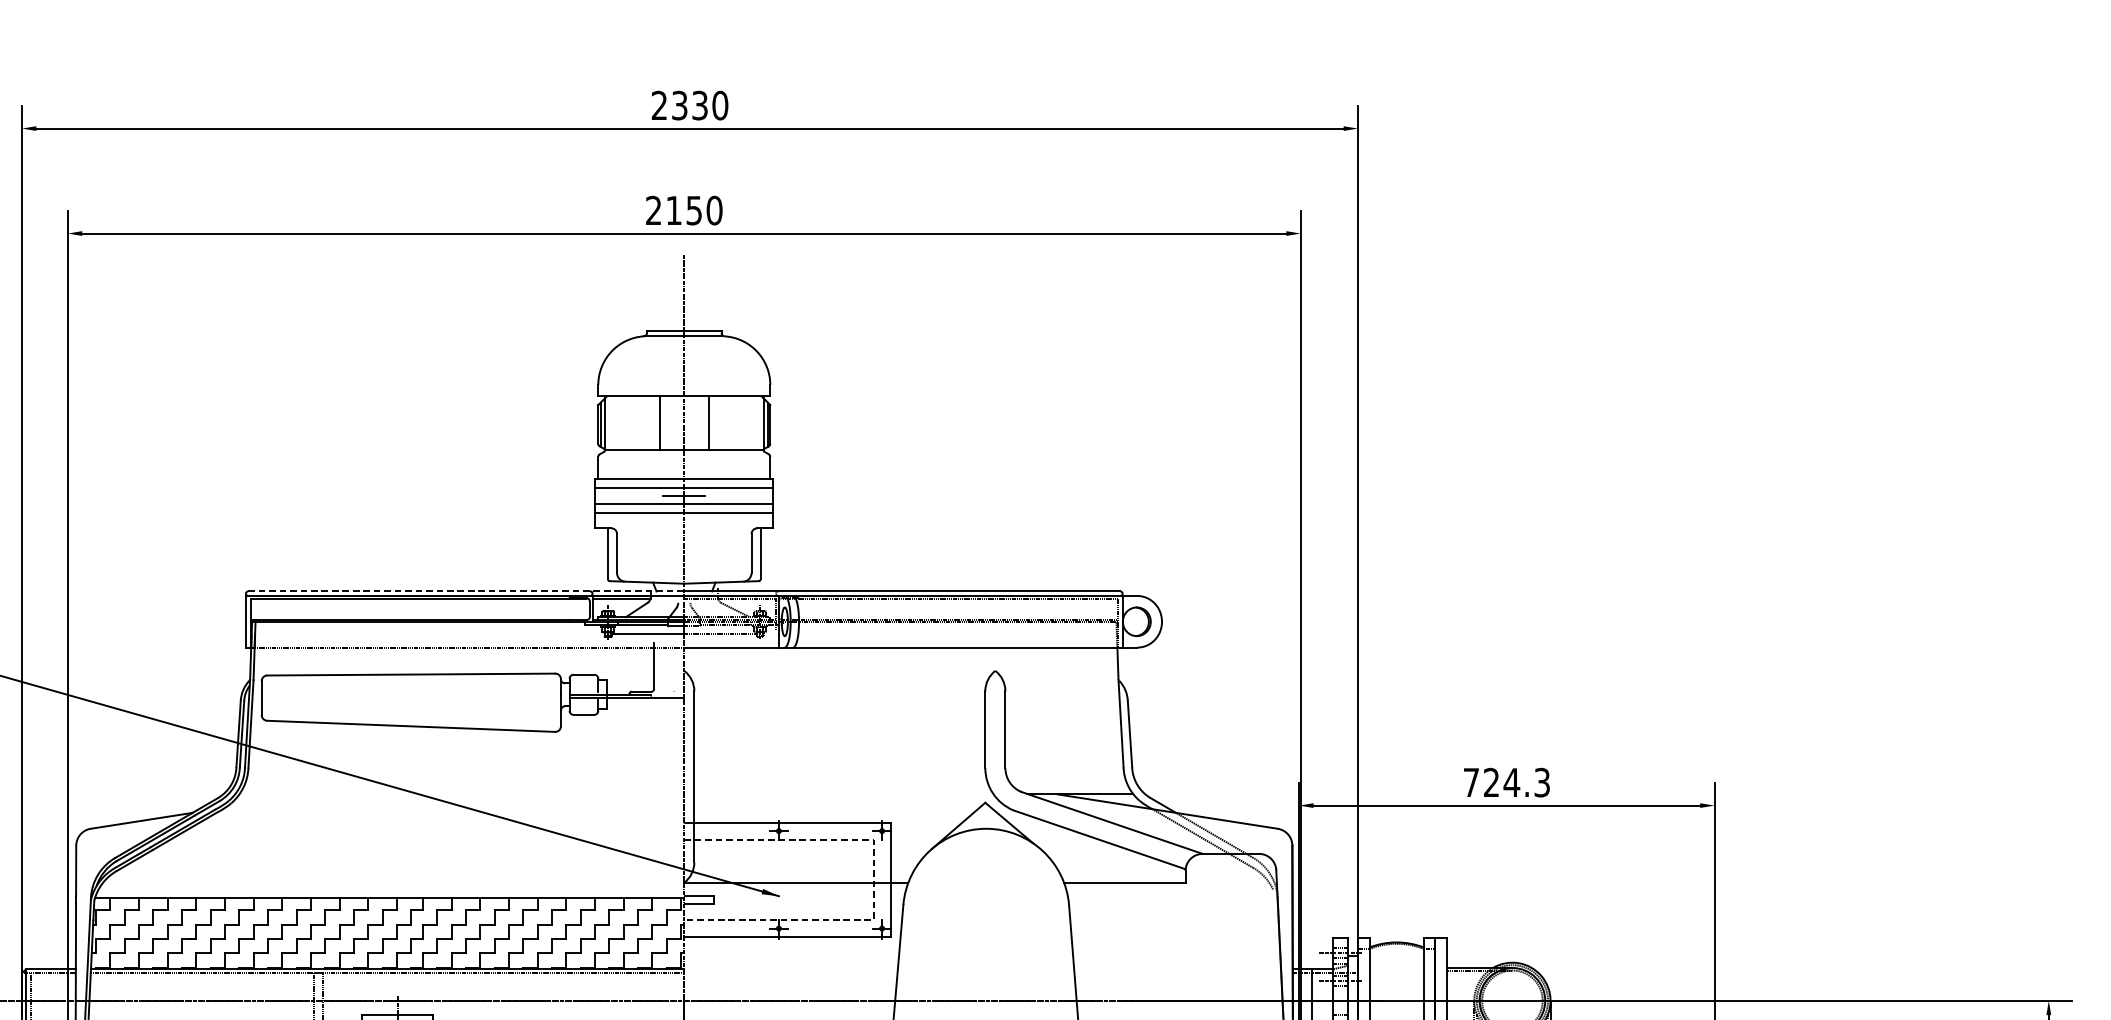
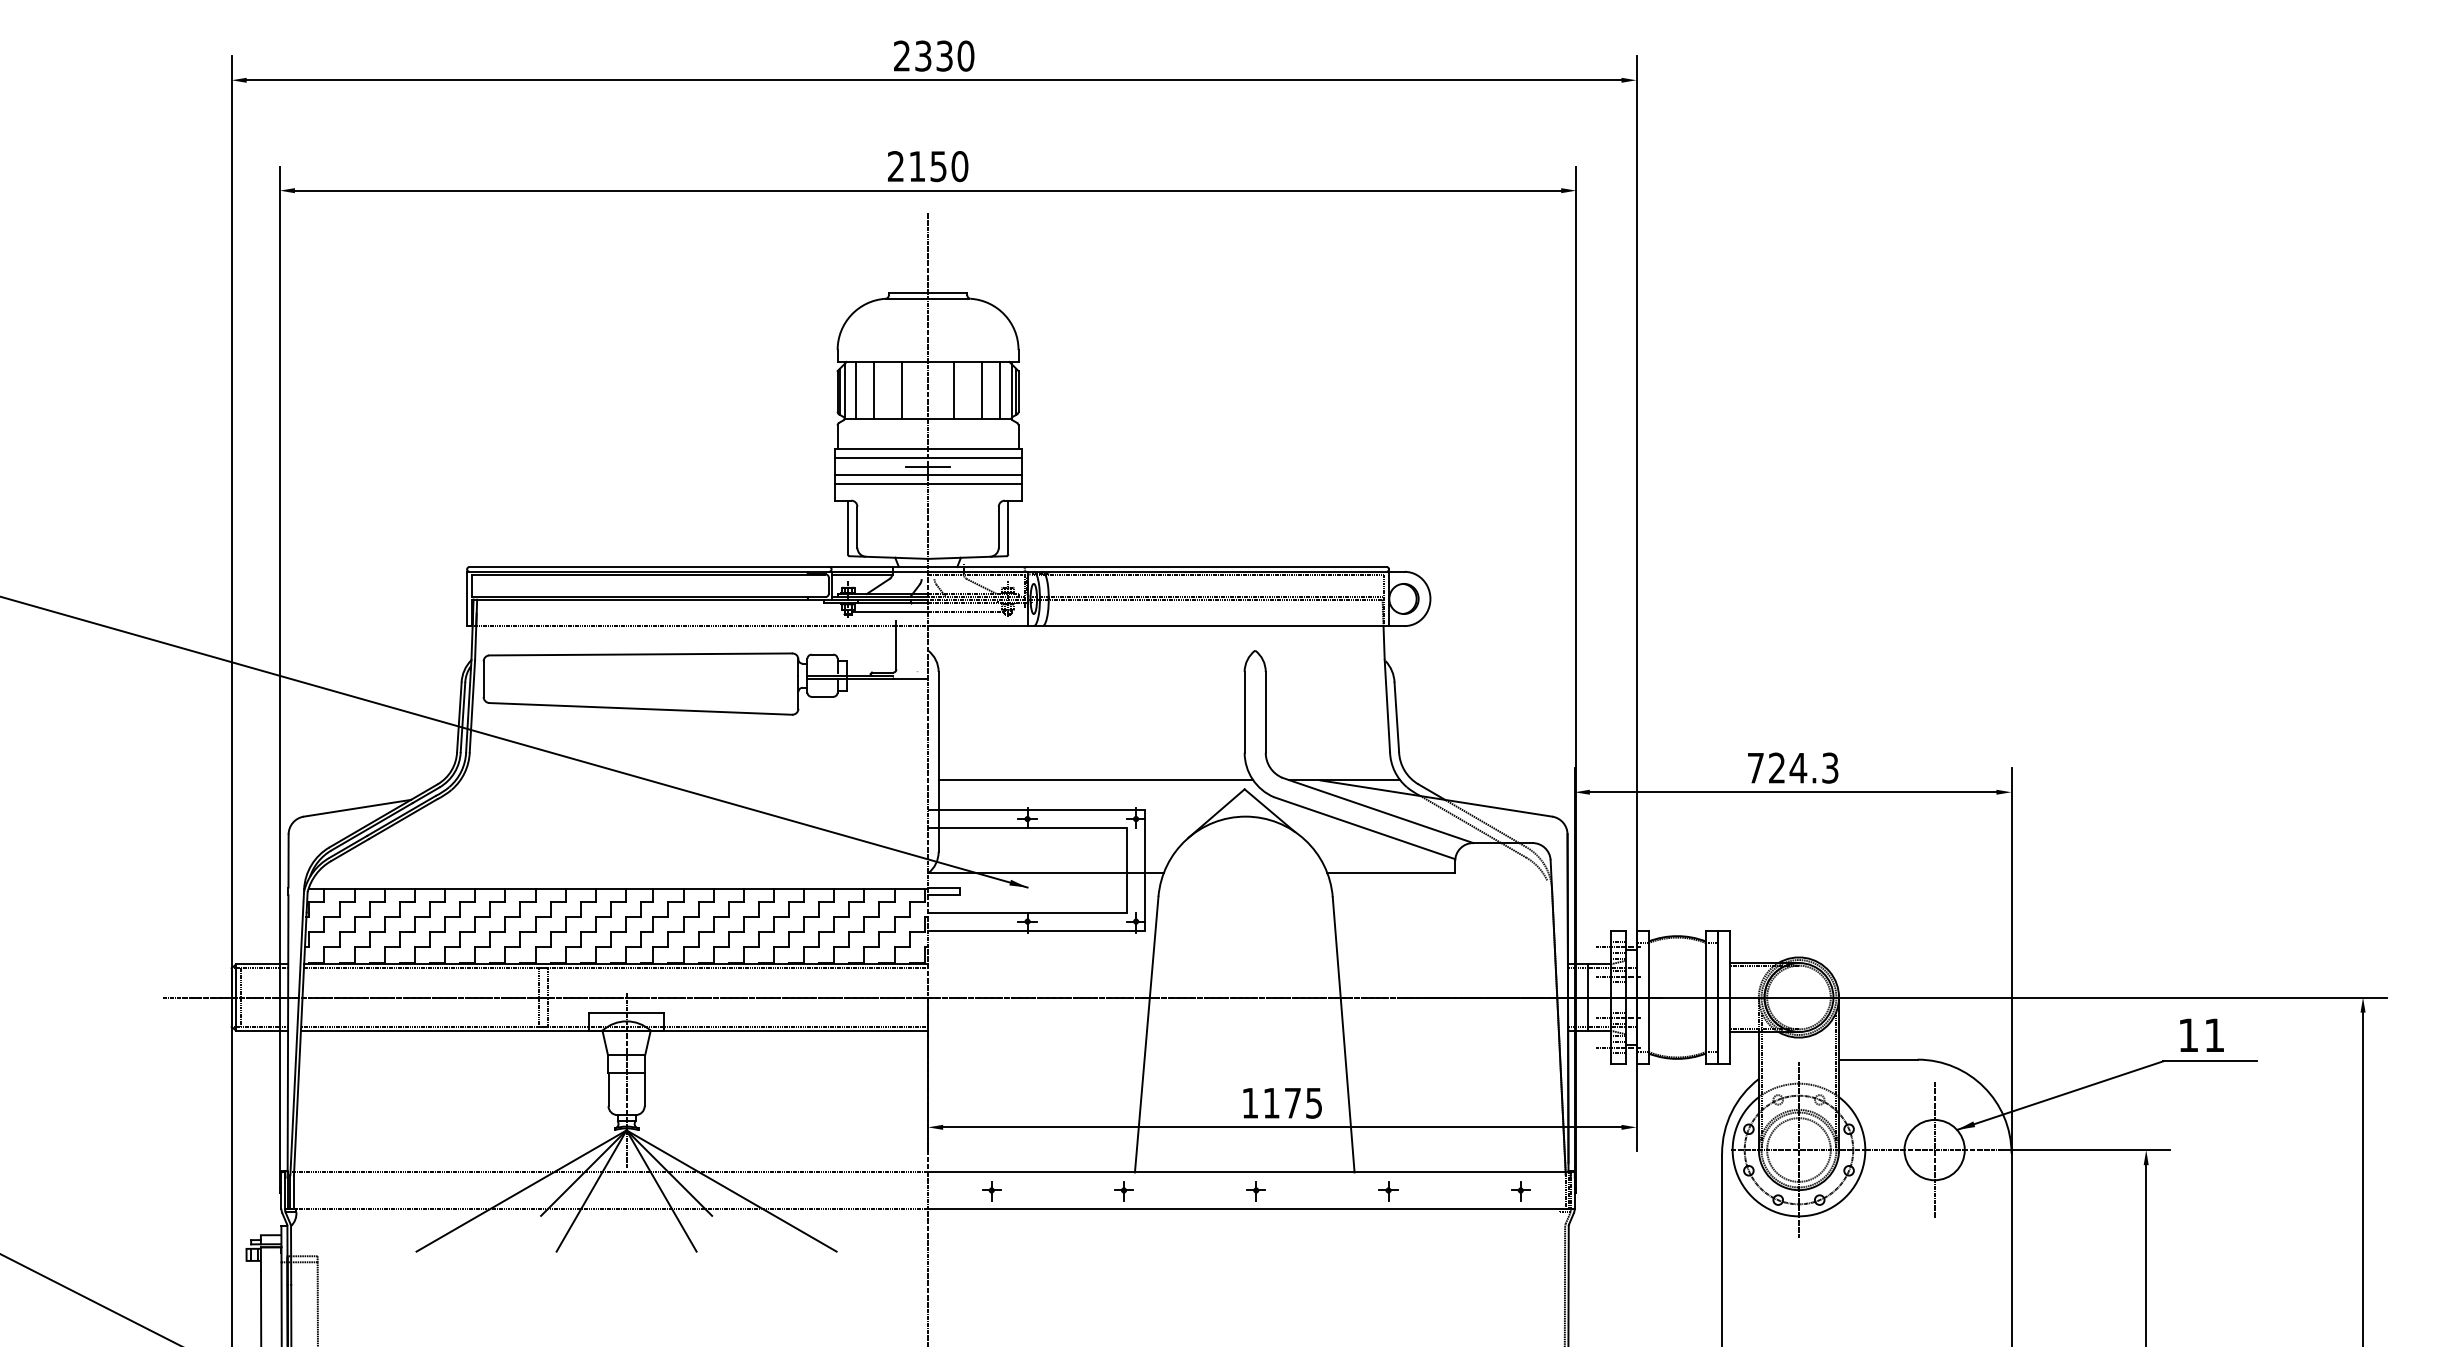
line: (615, 422) -> (855, 389), added
line: (633, 422) -> (874, 389), added
line: (735, 422) -> (981, 389), added
line: (753, 422) -> (1000, 389), added
line: (466, 591) -> (699, 567), dashed -> solid
line: (843, 794) -> (1095, 780), added
line: (873, 880) -> (1127, 870), dashed -> solid

